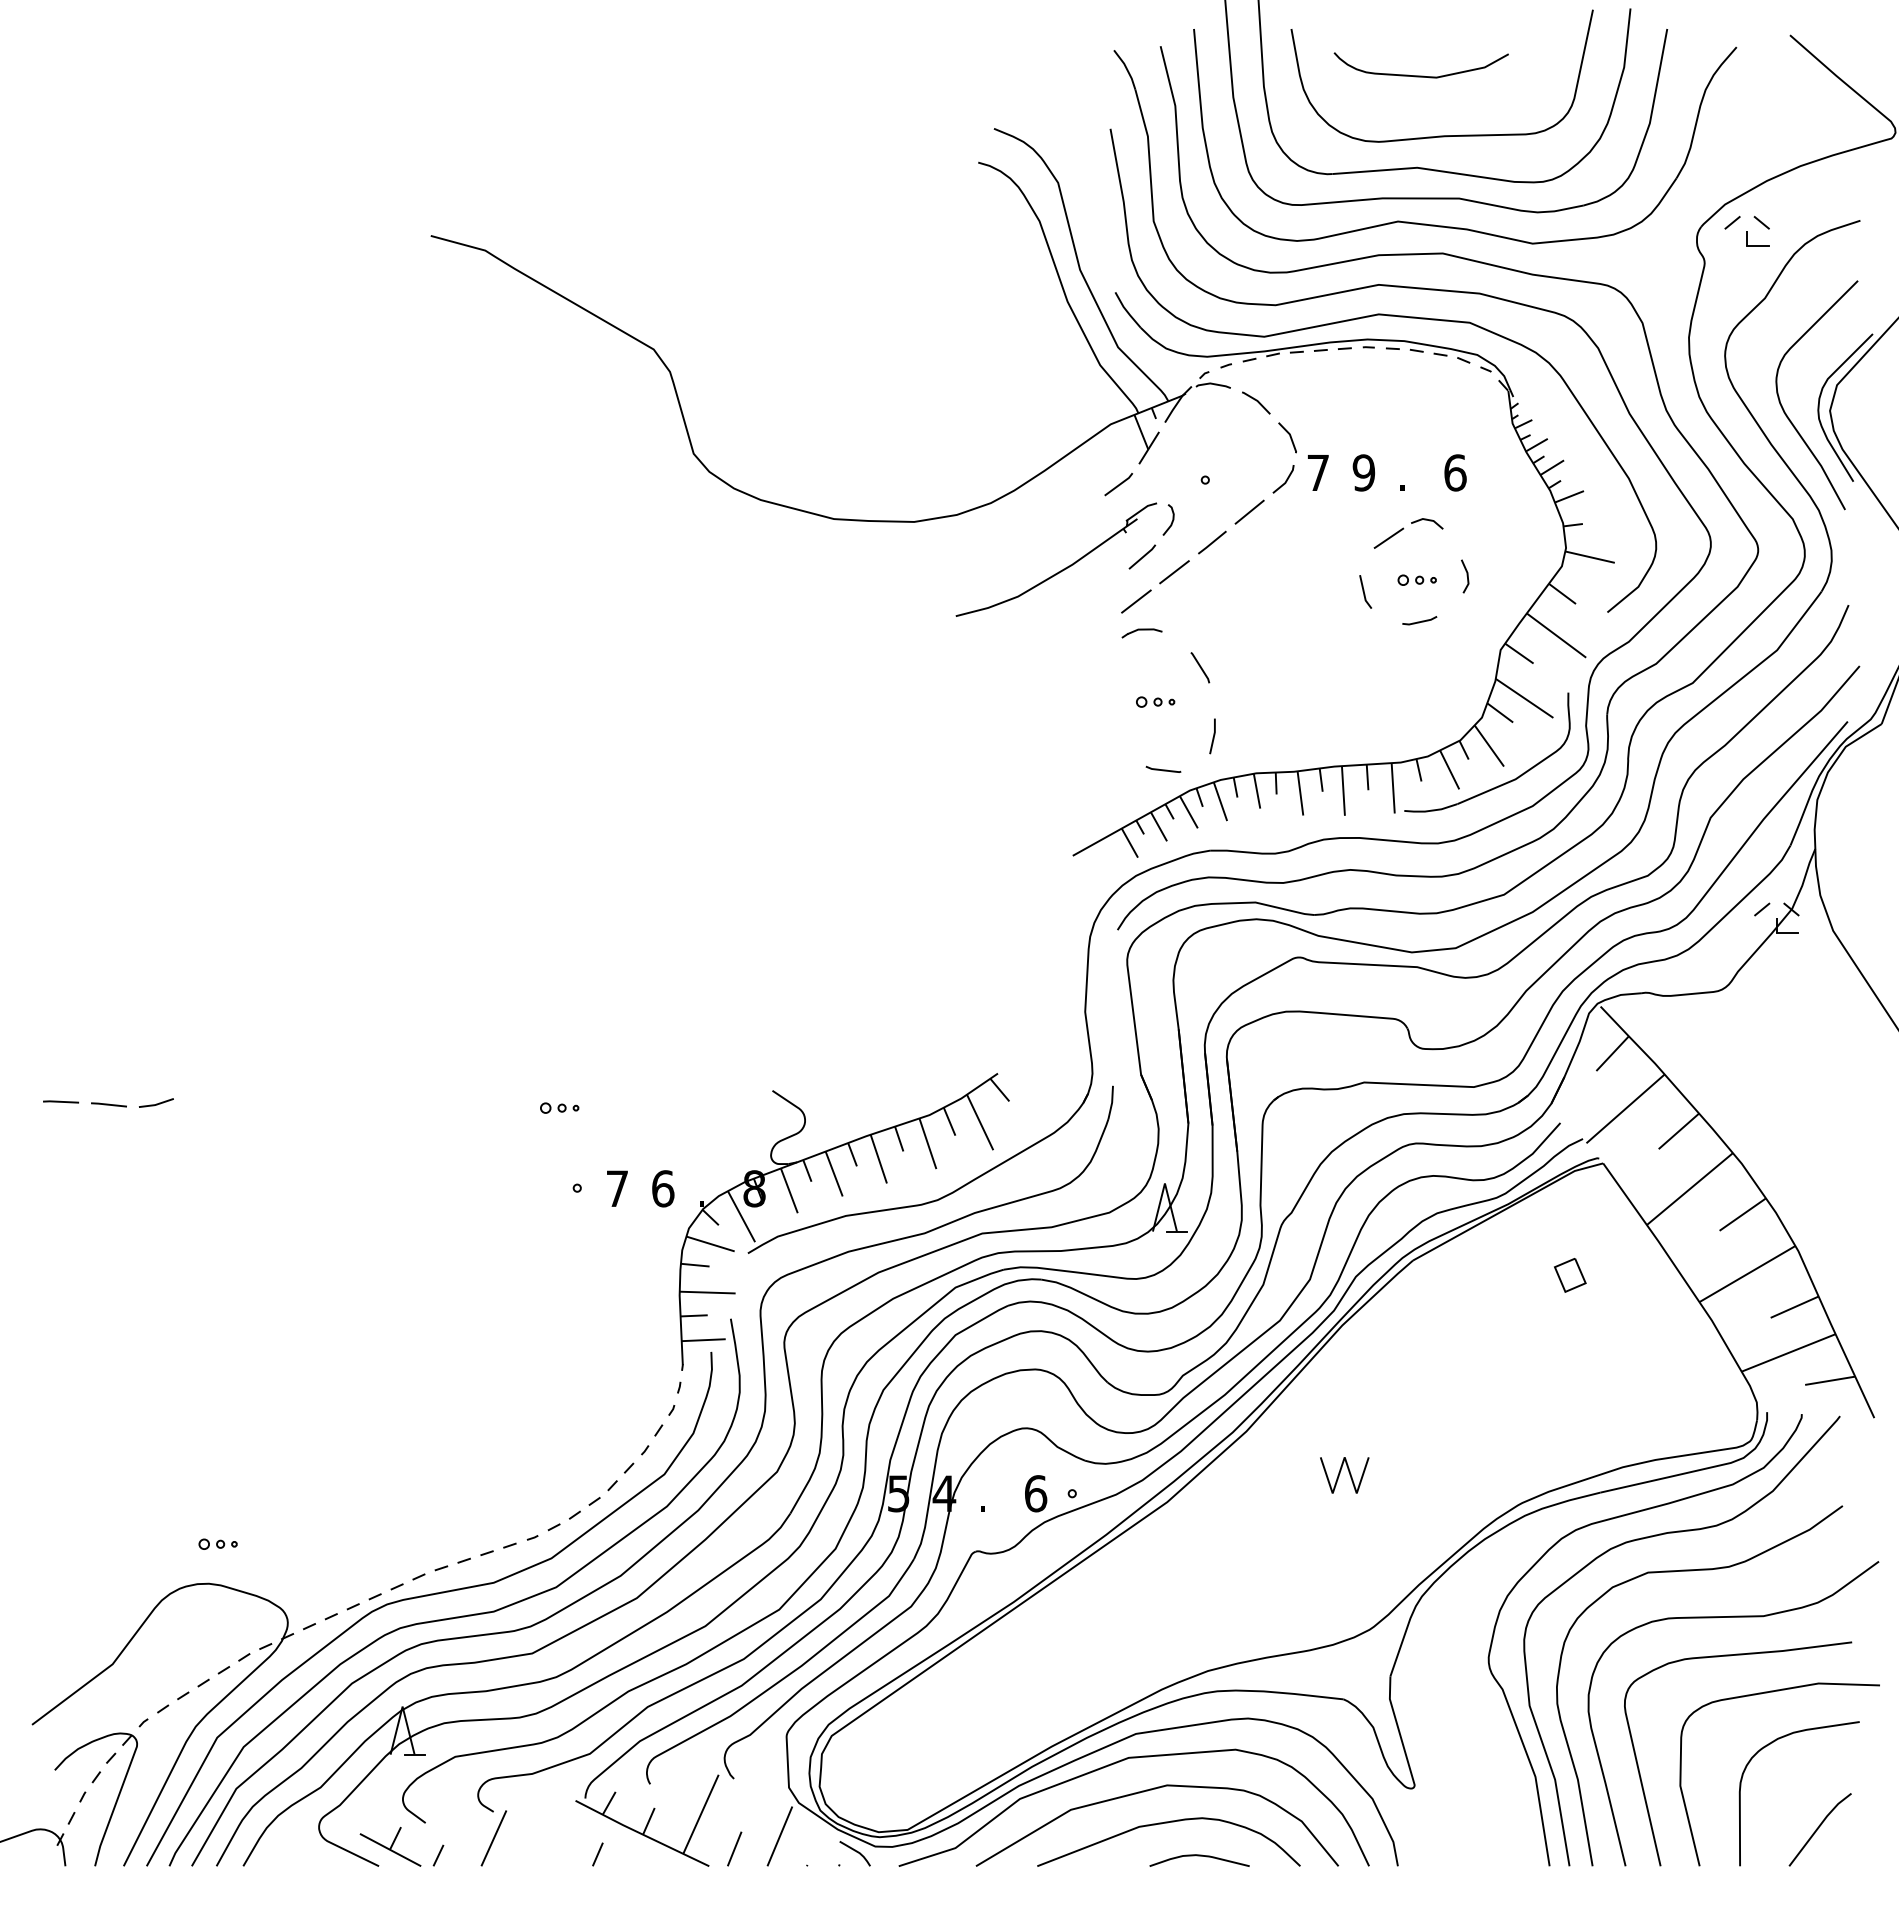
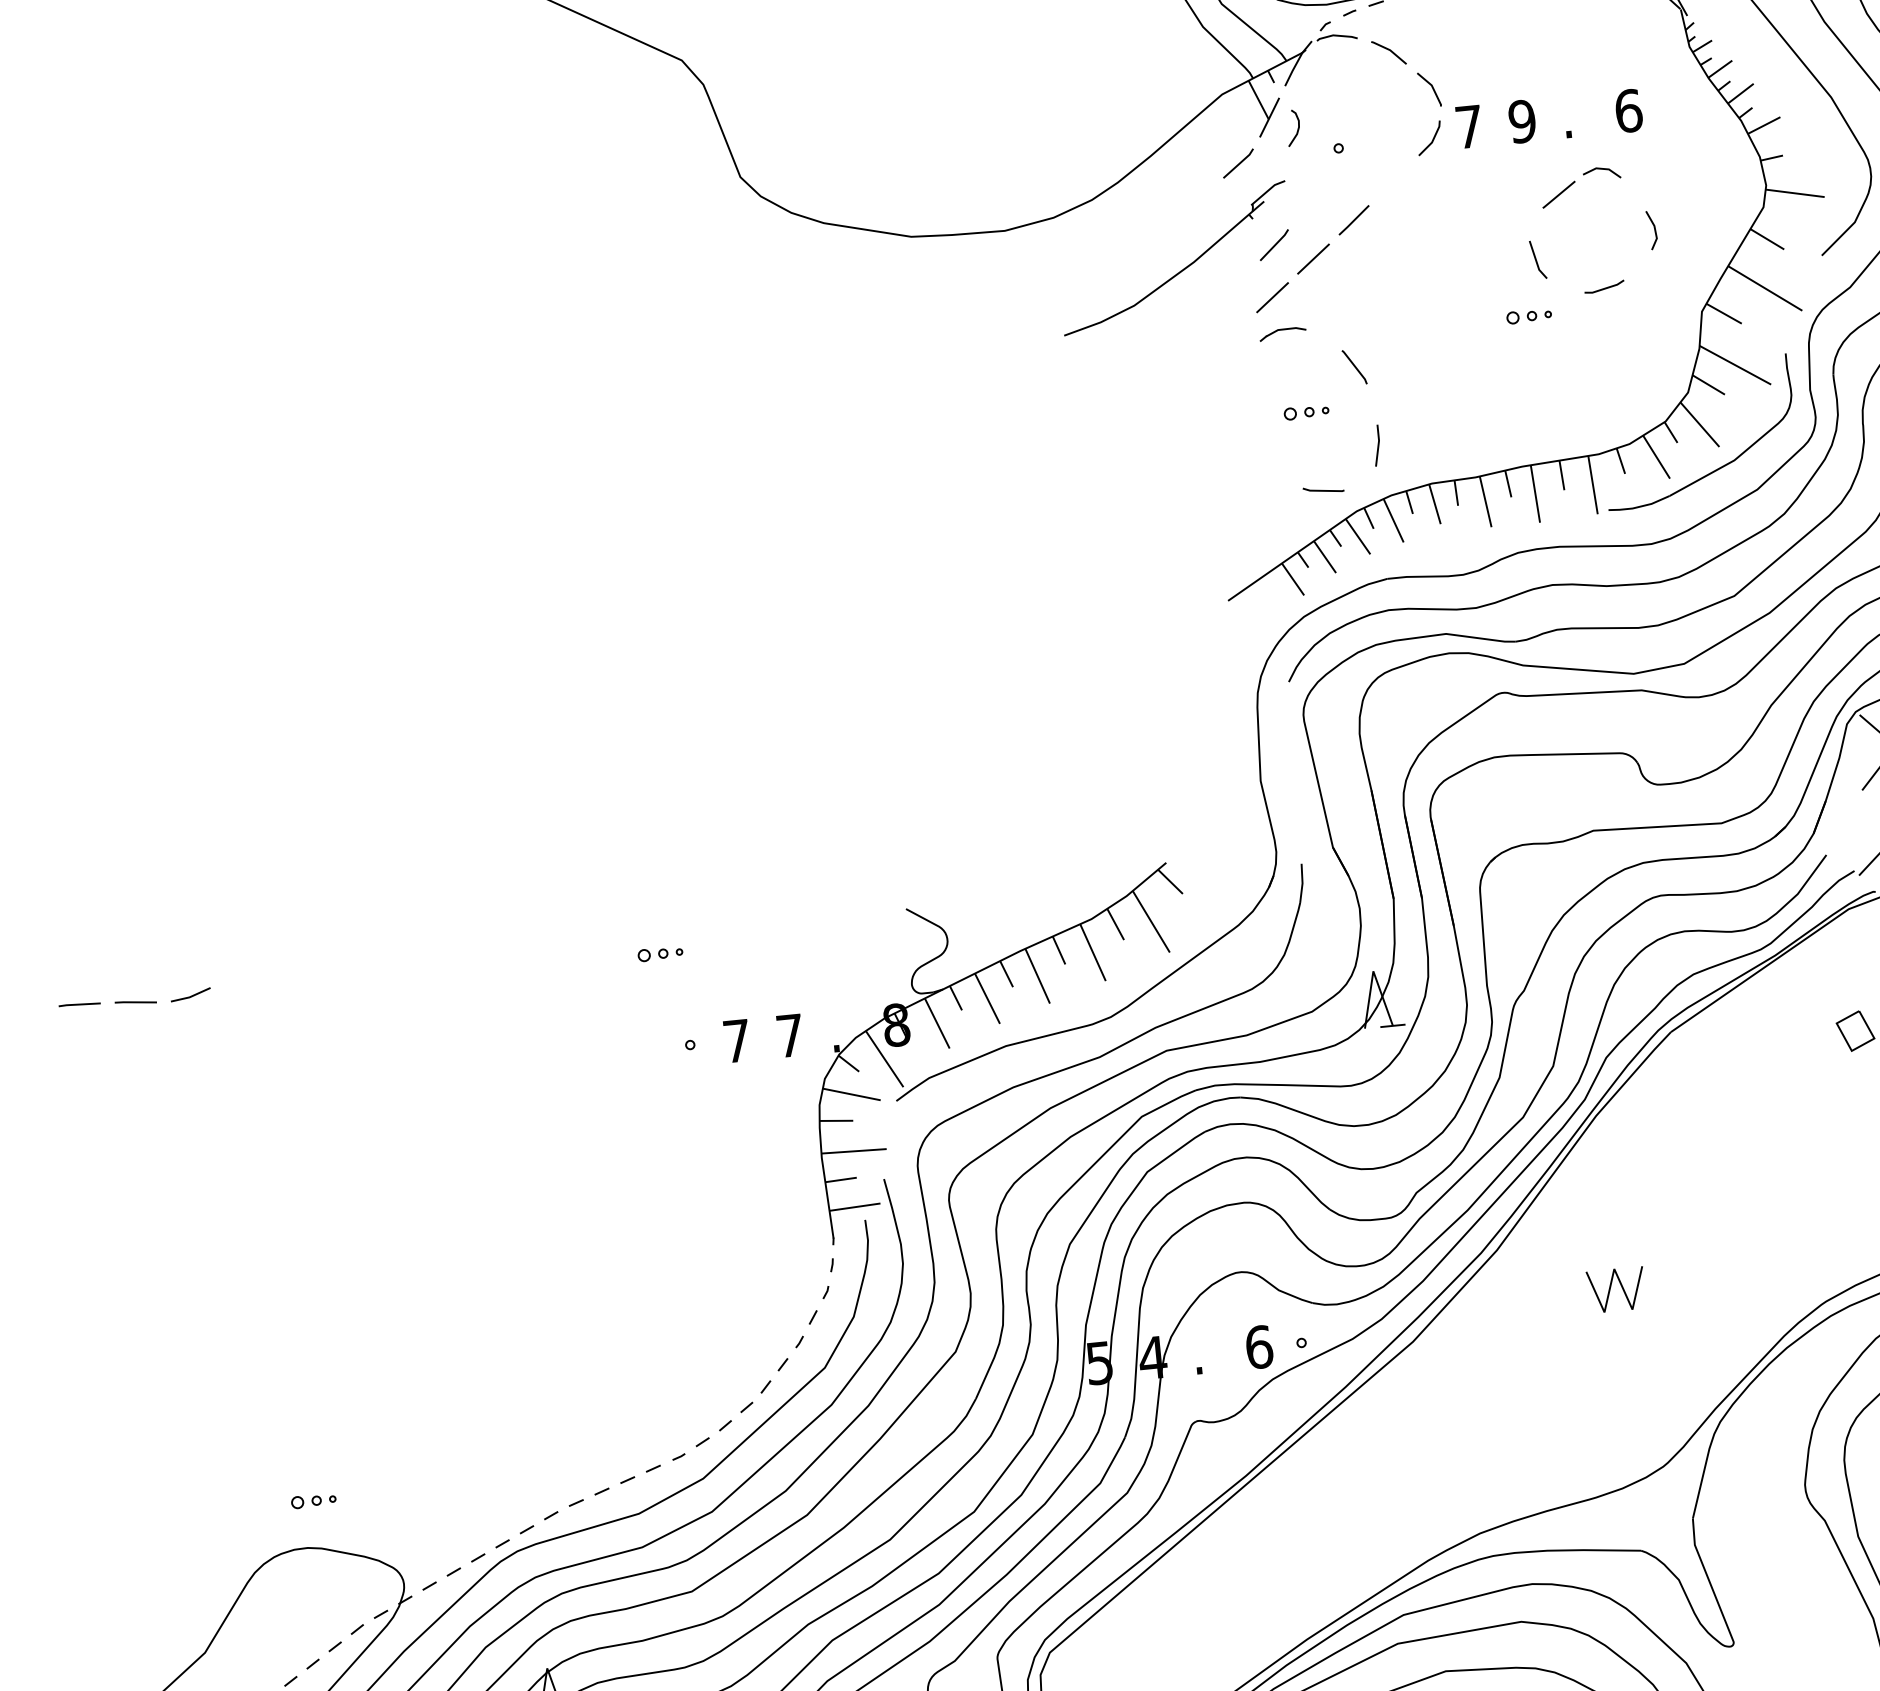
line: (1249, 511) -> (1393, 179), removed
curve: (1171, 521) -> (1297, 129), moved
part: (1416, 579) -> (1528, 315), moved
text: (663, 1188) -> (790, 1035), 6 -> 7

